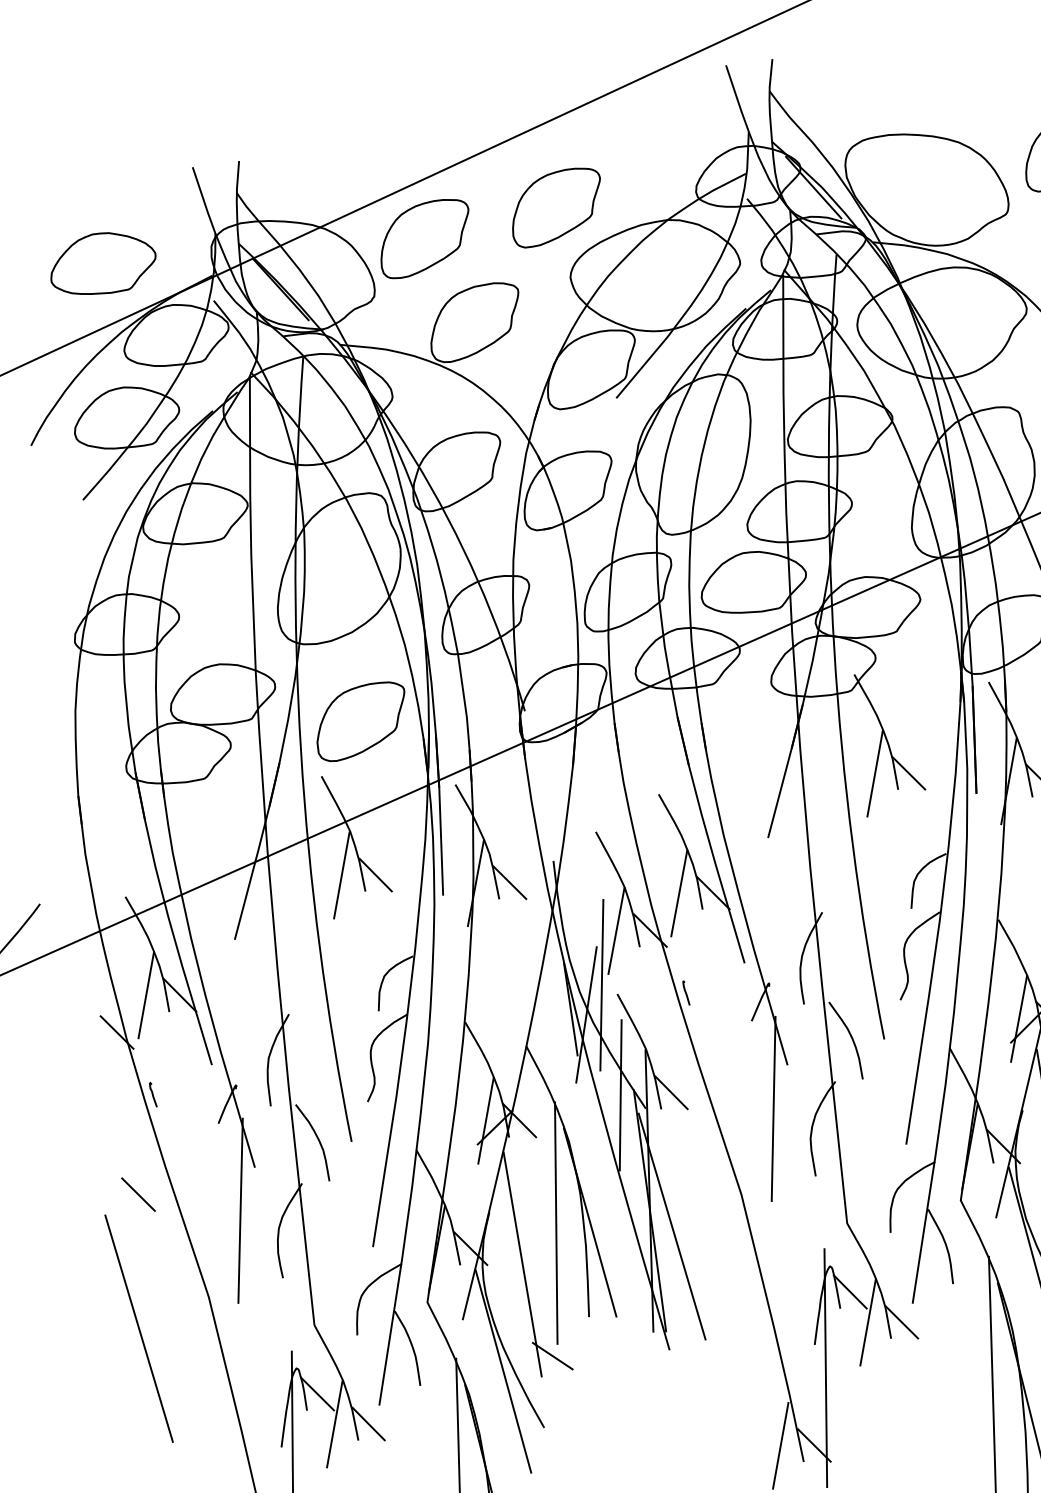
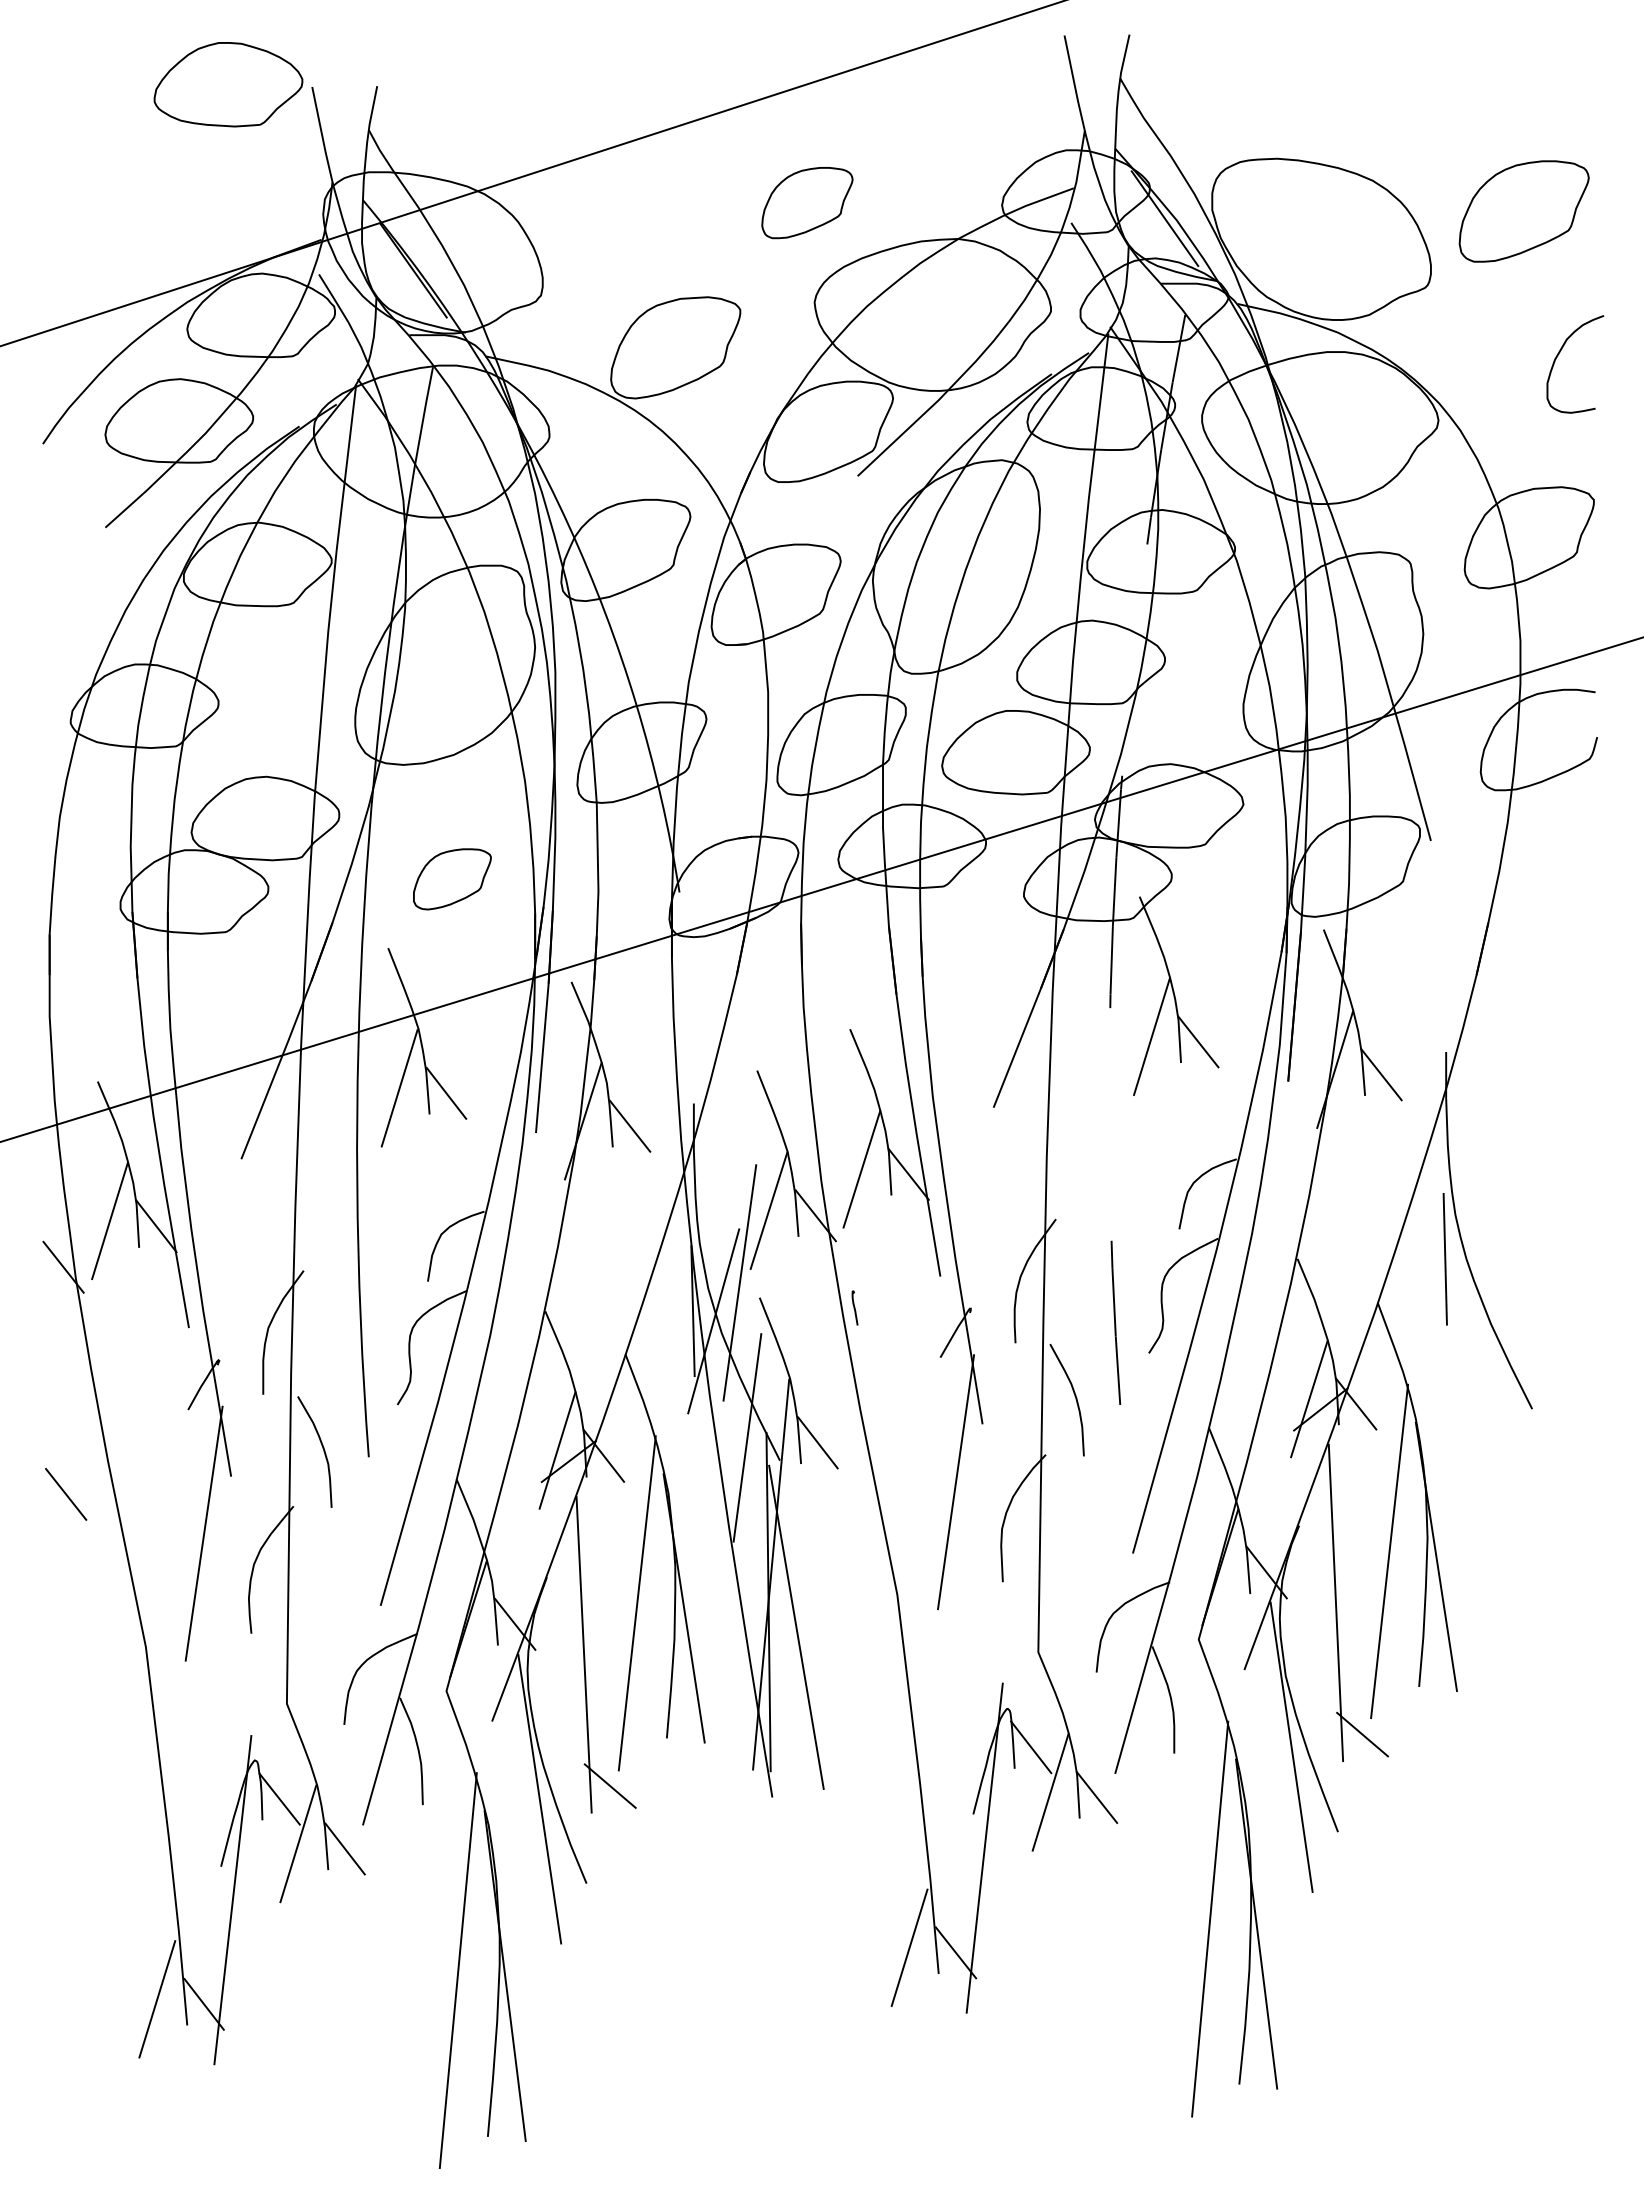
part: (556, 206) -> (807, 202), size x0.7
part: (424, 238) -> (620, 224), removed
part: (102, 263) -> (228, 84), moved
arc: (834, 648) -> (1116, 857), solid -> dashed
part: (361, 721) -> (452, 879), size x0.6
curve: (152, 1095) -> (102, 1359), removed
line: (139, 1328) -> (44, 1679), removed

